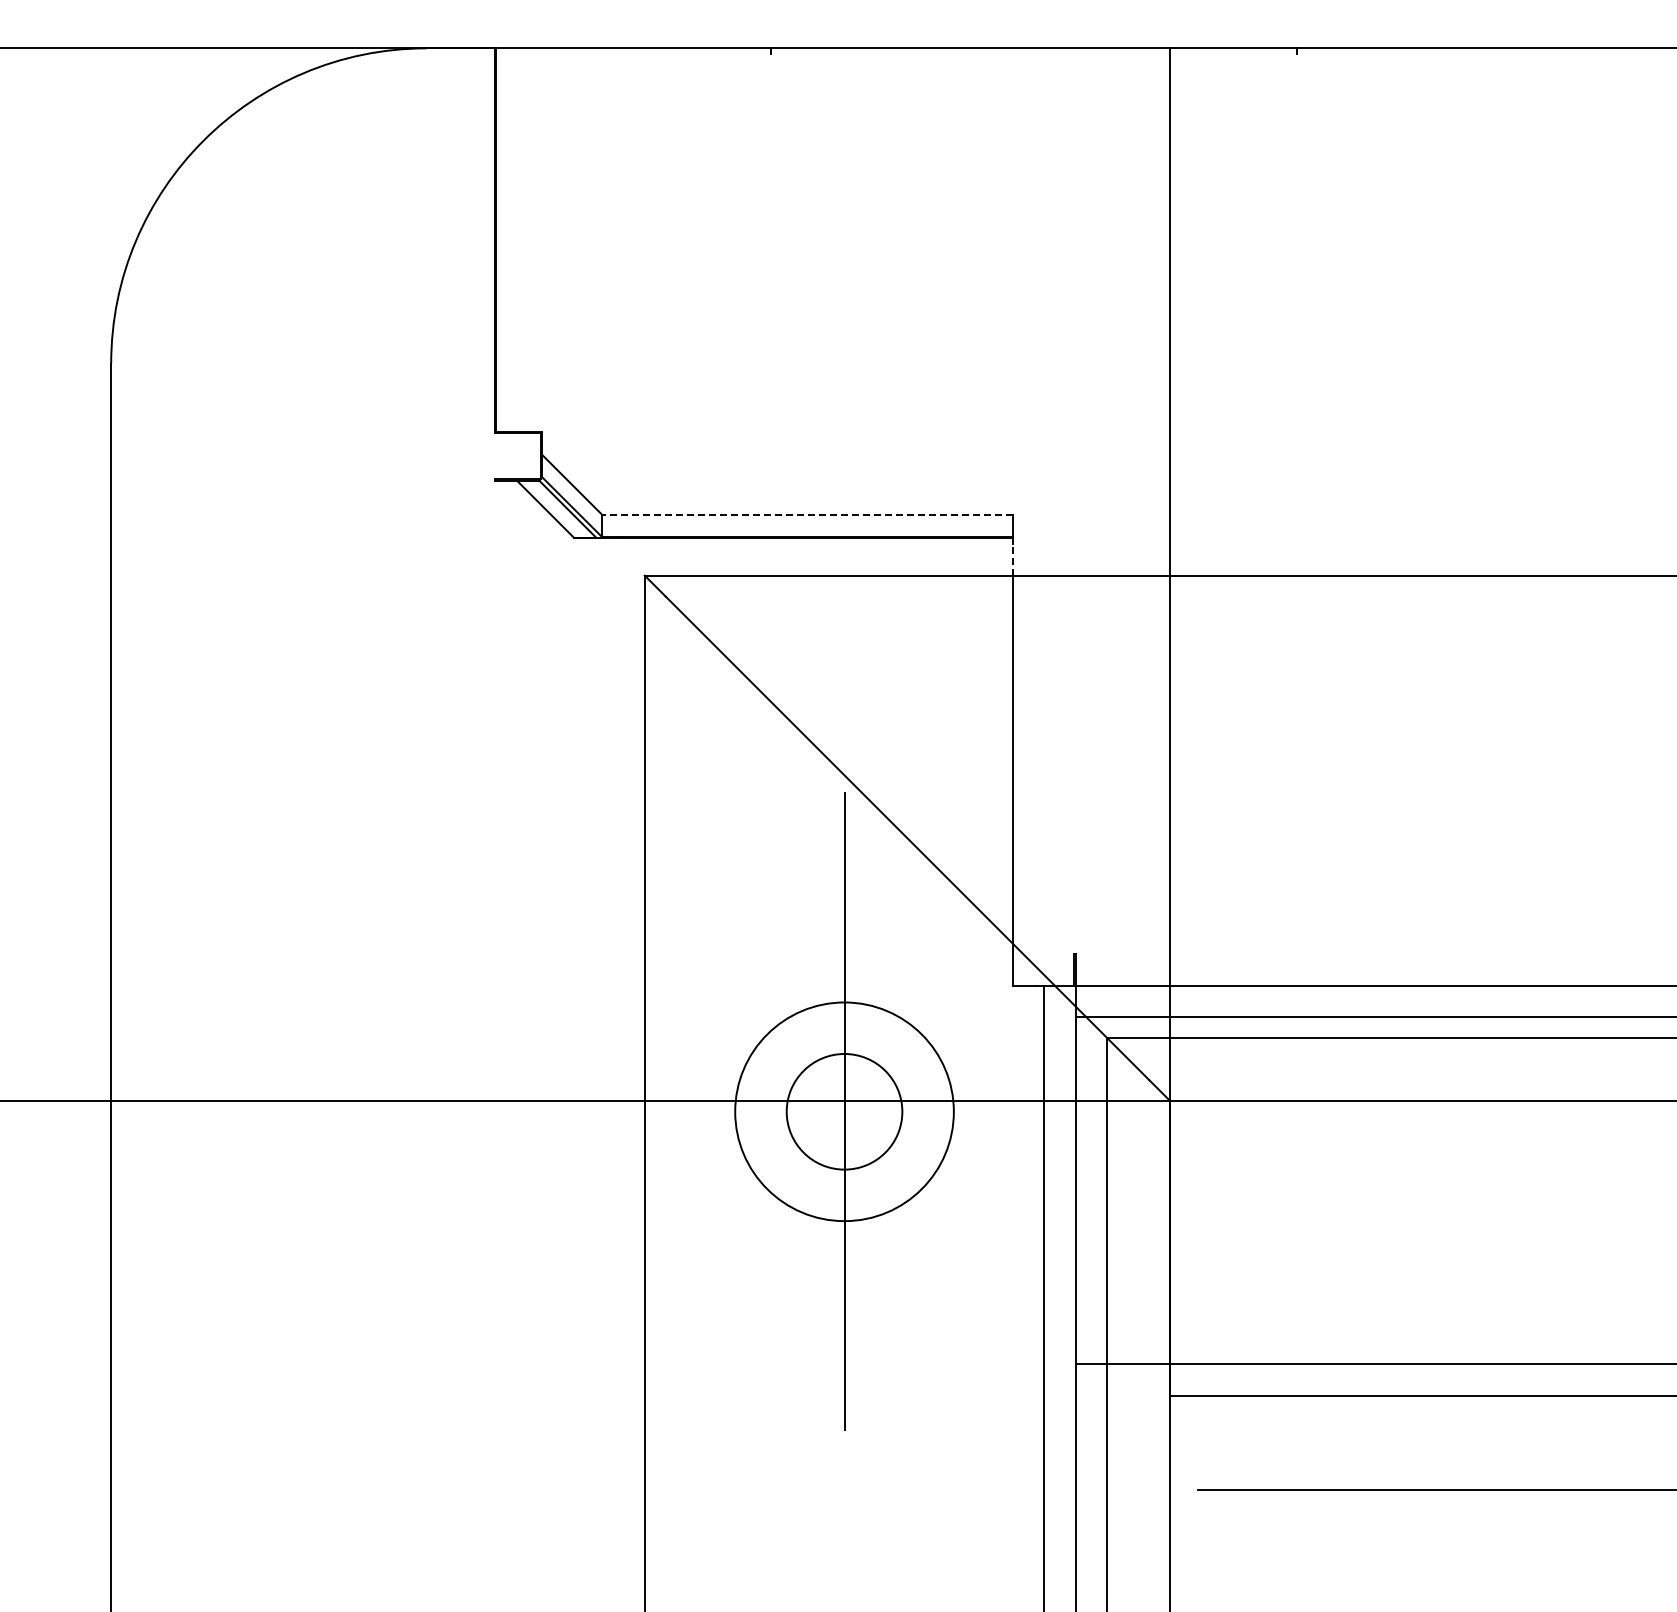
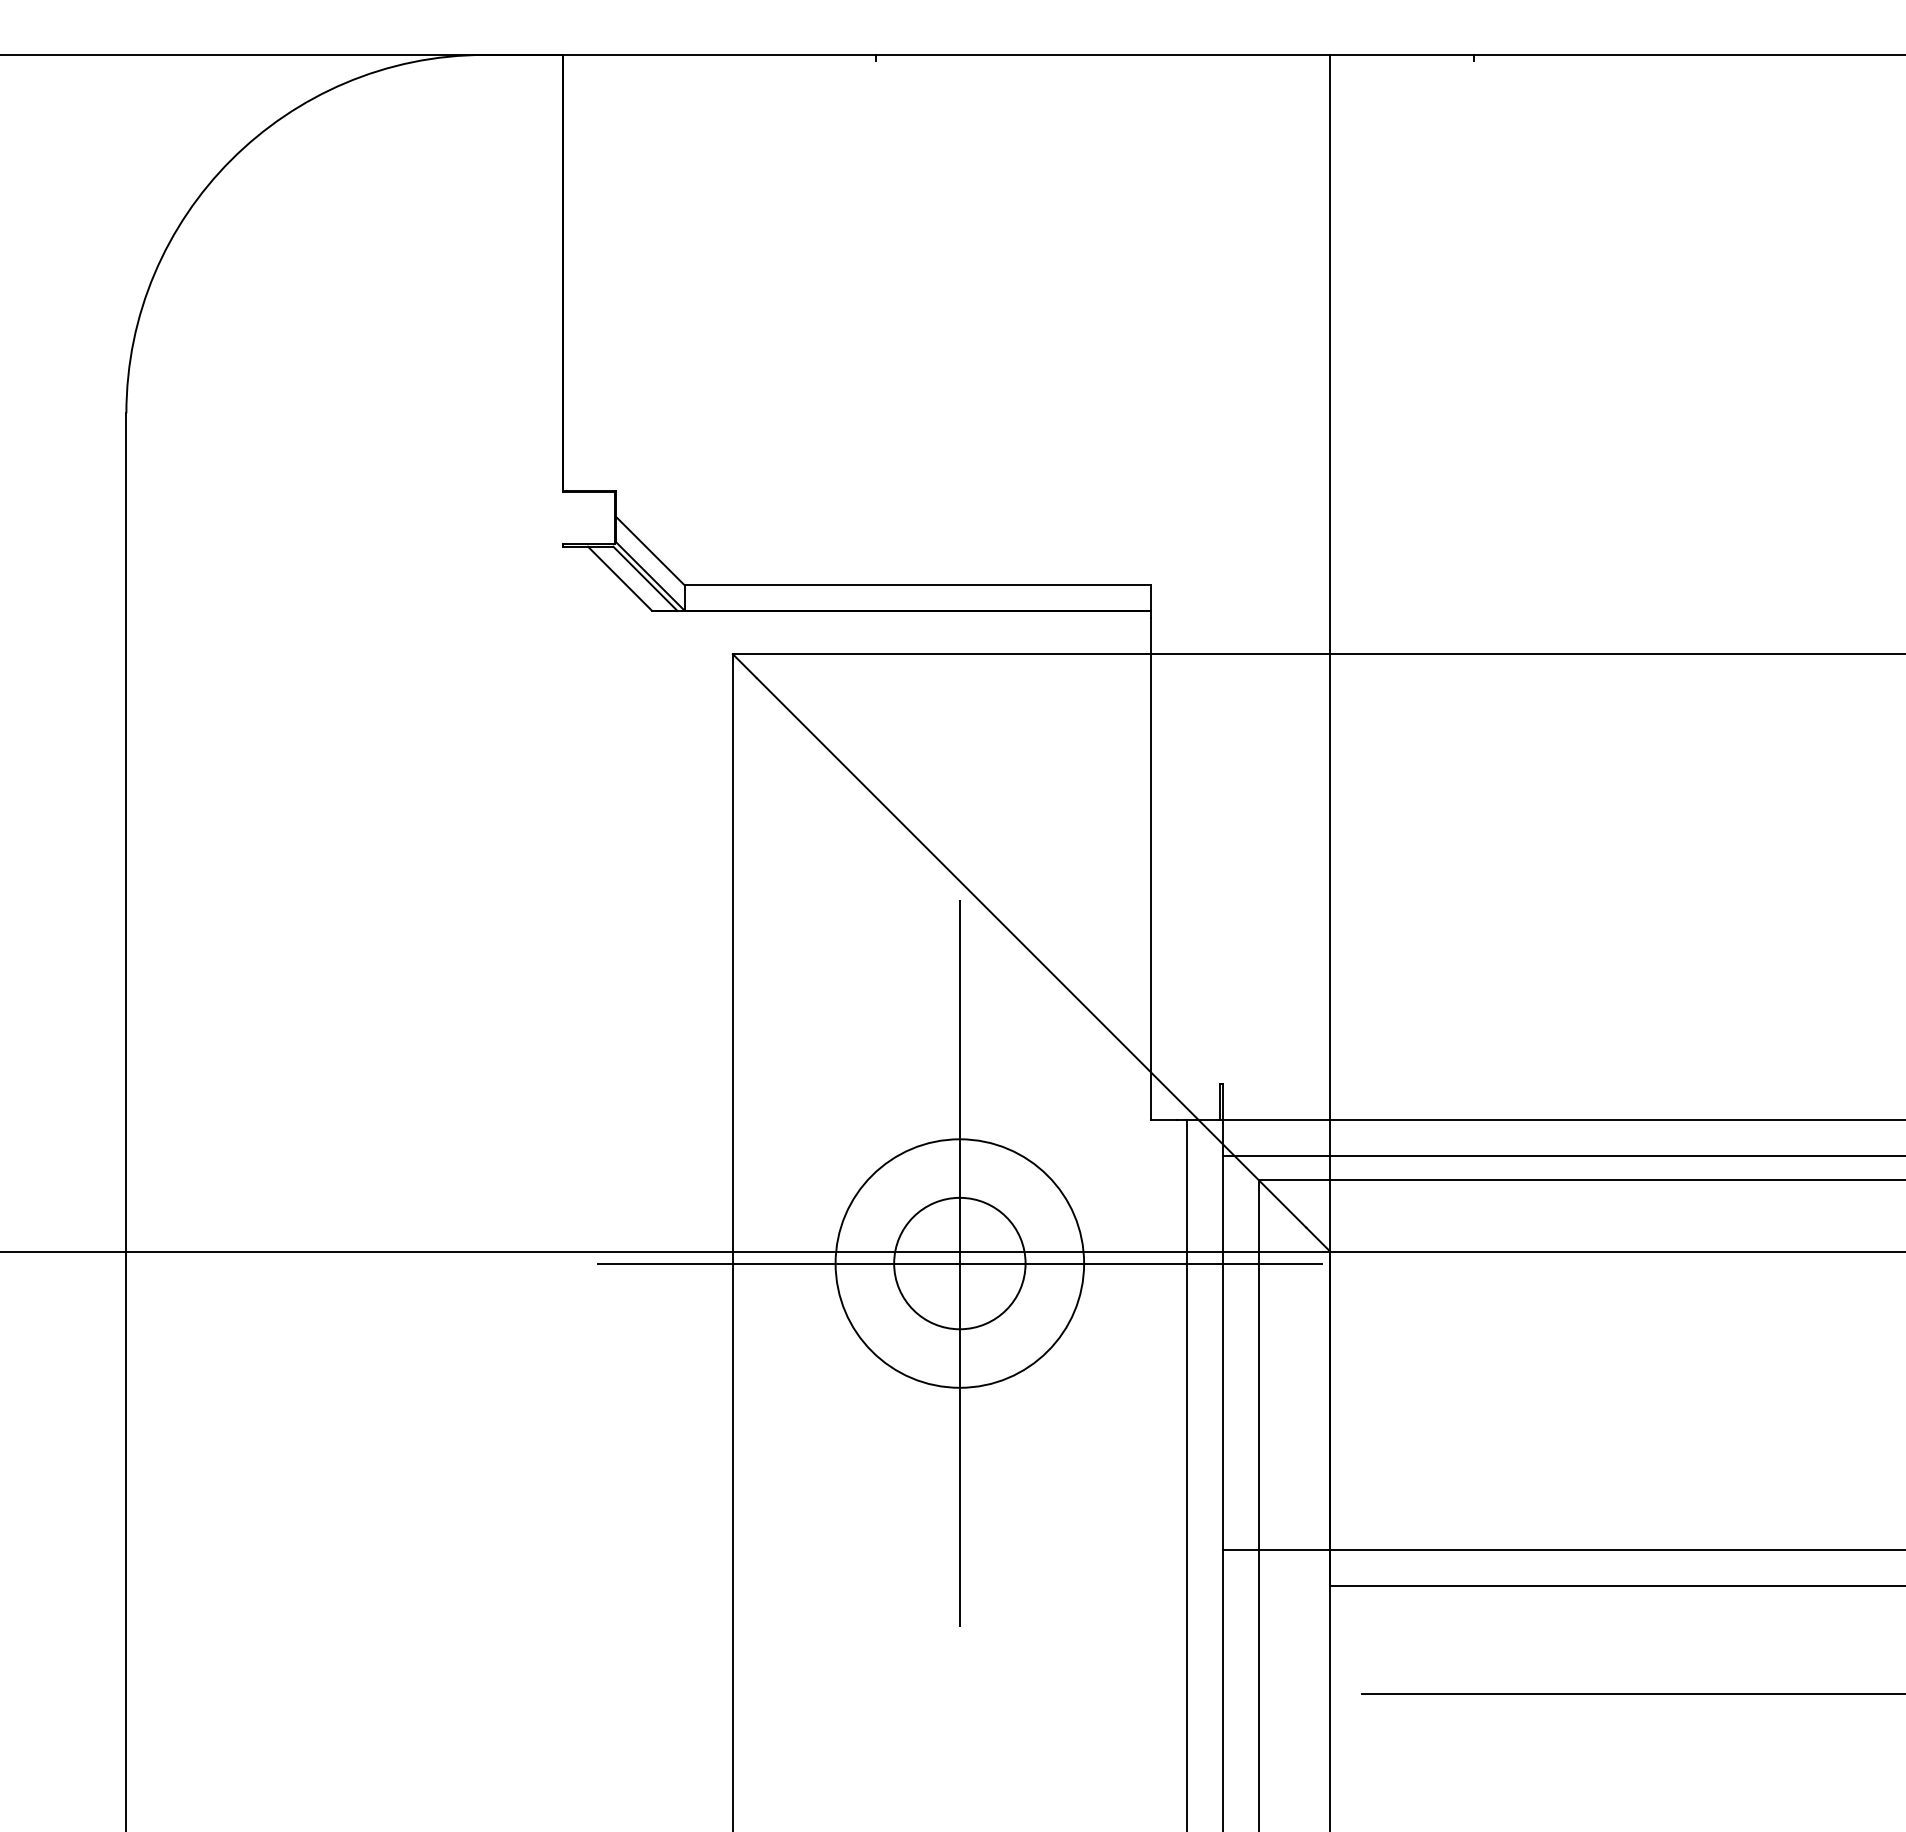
line: (807, 515) -> (917, 585), dashed -> solid
line: (1012, 559) -> (1150, 635), dashed -> solid
line: (844, 1111) -> (959, 1263), added

